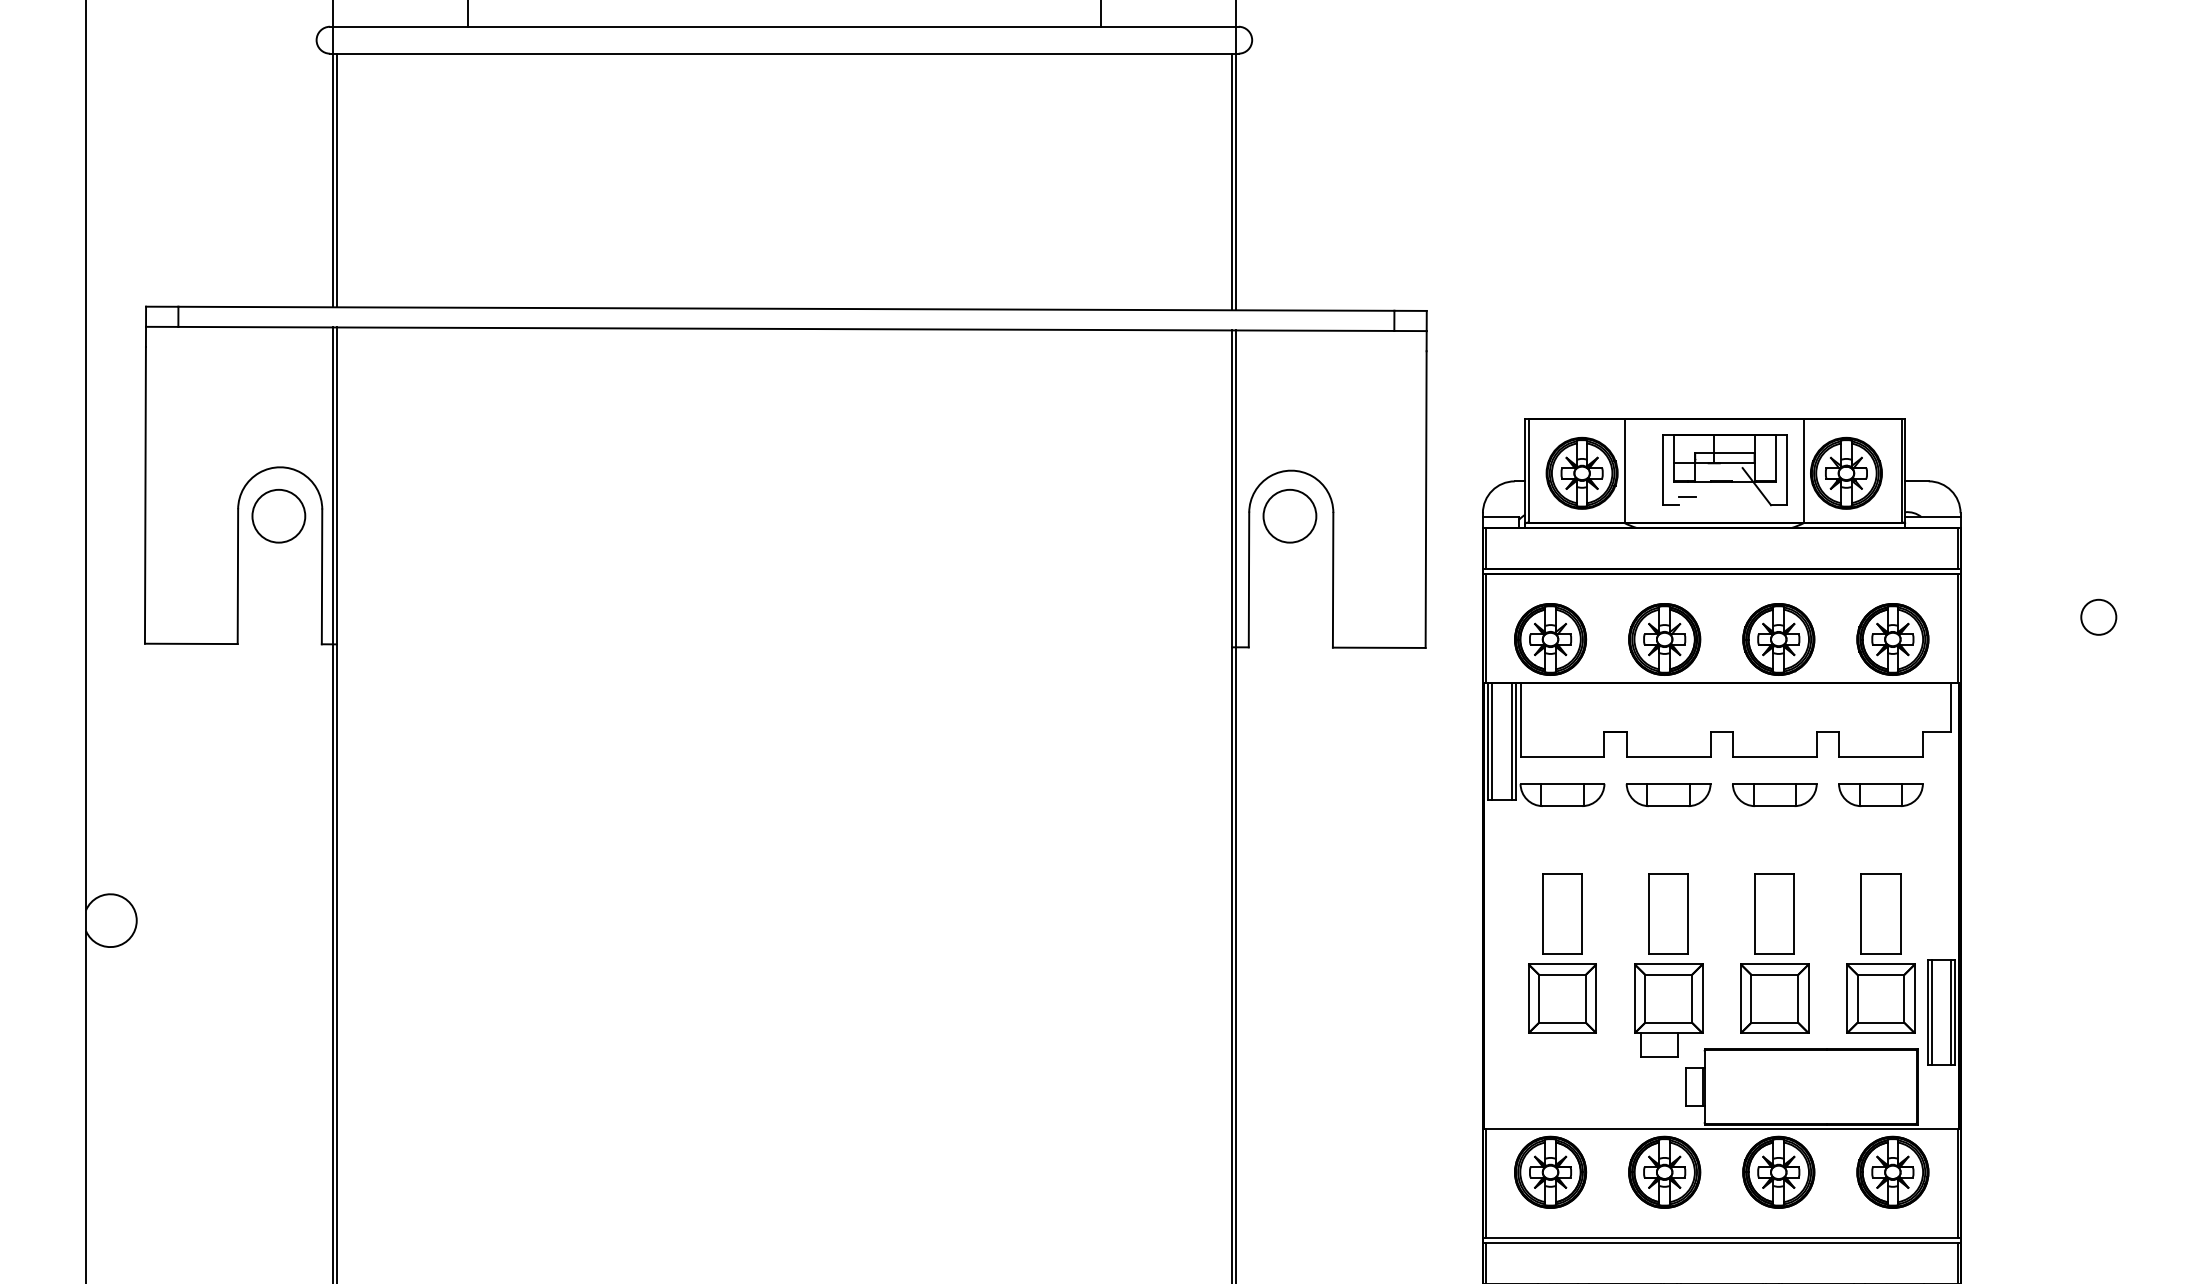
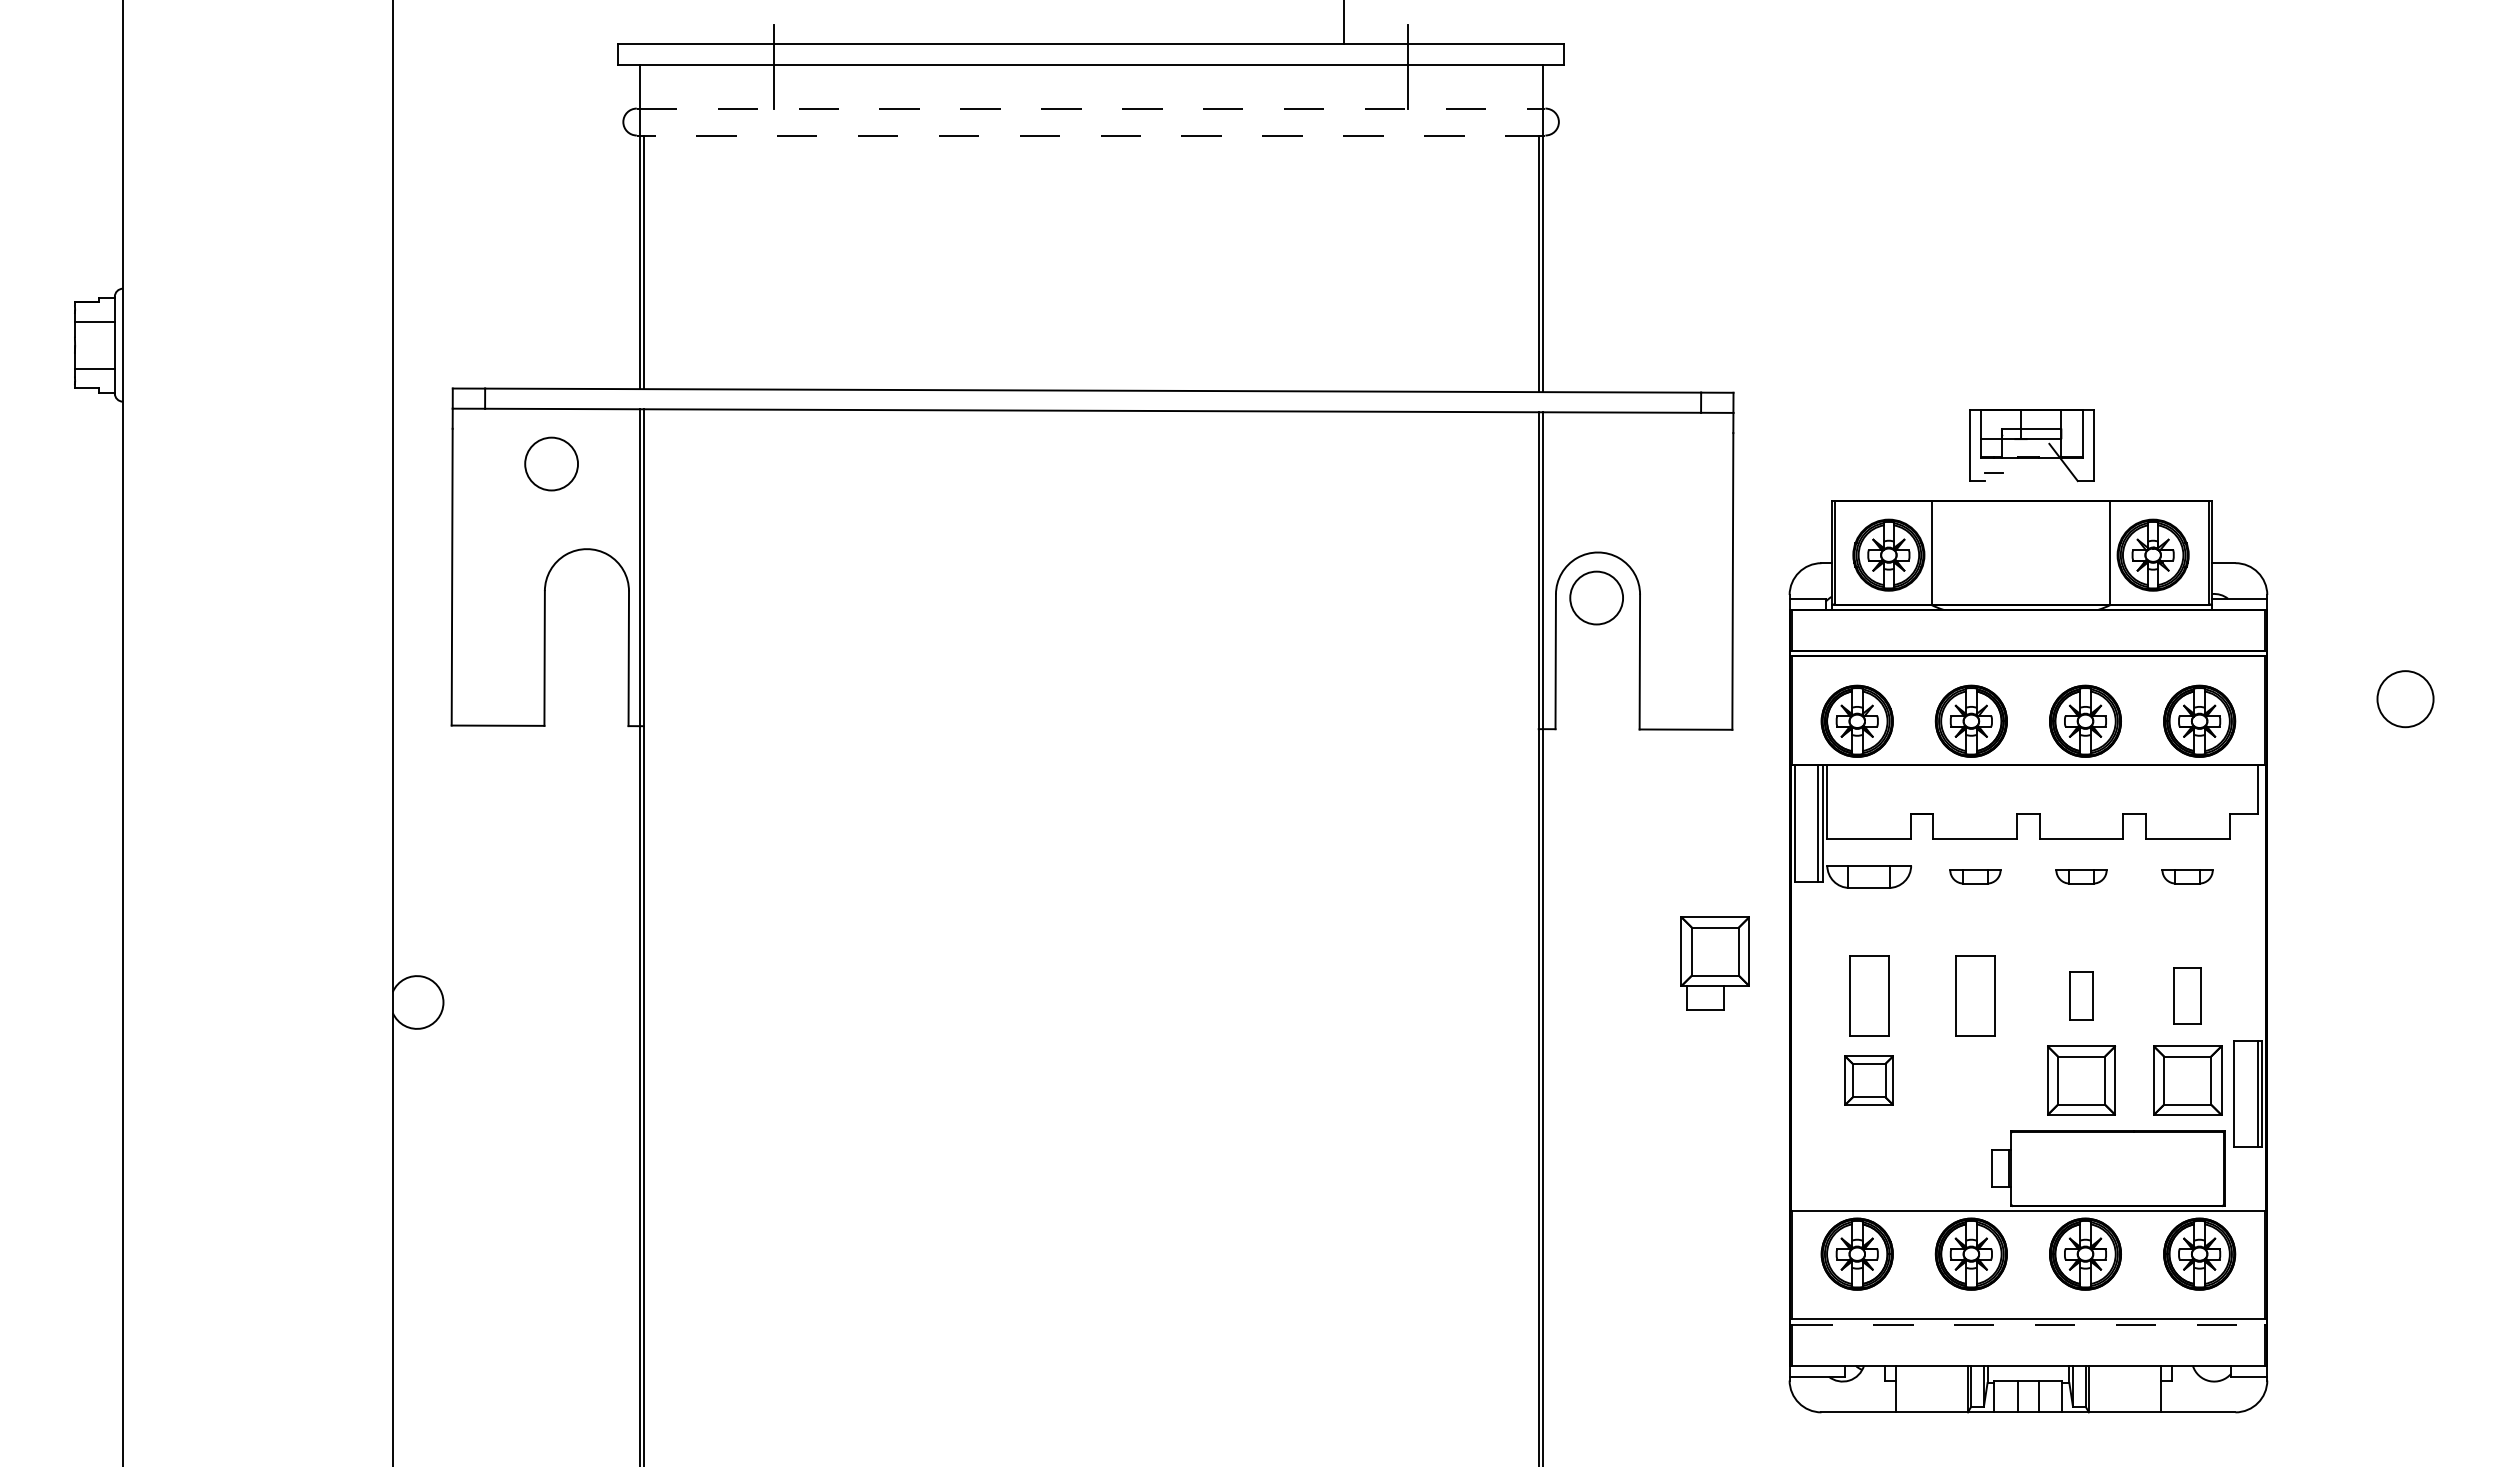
line: (784, 26) -> (1091, 108), solid -> dashed
line: (783, 53) -> (1090, 135), solid -> dashed
part: (1724, 469) -> (2031, 445), moved
circle: (278, 515) -> (551, 463), moved
circle: (2098, 616) -> (2405, 698), size x1.6
line: (1492, 740) -> (1799, 822), removed
part: (1668, 794) -> (1975, 876), size x0.6
part: (1774, 794) -> (2081, 876), size x0.6
part: (1880, 794) -> (2187, 876), size x0.6
part: (1774, 913) -> (2081, 995), size x0.6
part: (1880, 913) -> (2187, 995), size x0.7
part: (1561, 998) -> (1868, 1080), size x0.7
part: (1667, 1010) -> (1714, 963), moved
line: (1931, 1012) -> (2238, 1094), removed
line: (1721, 1242) -> (2028, 1324), solid -> dashed

